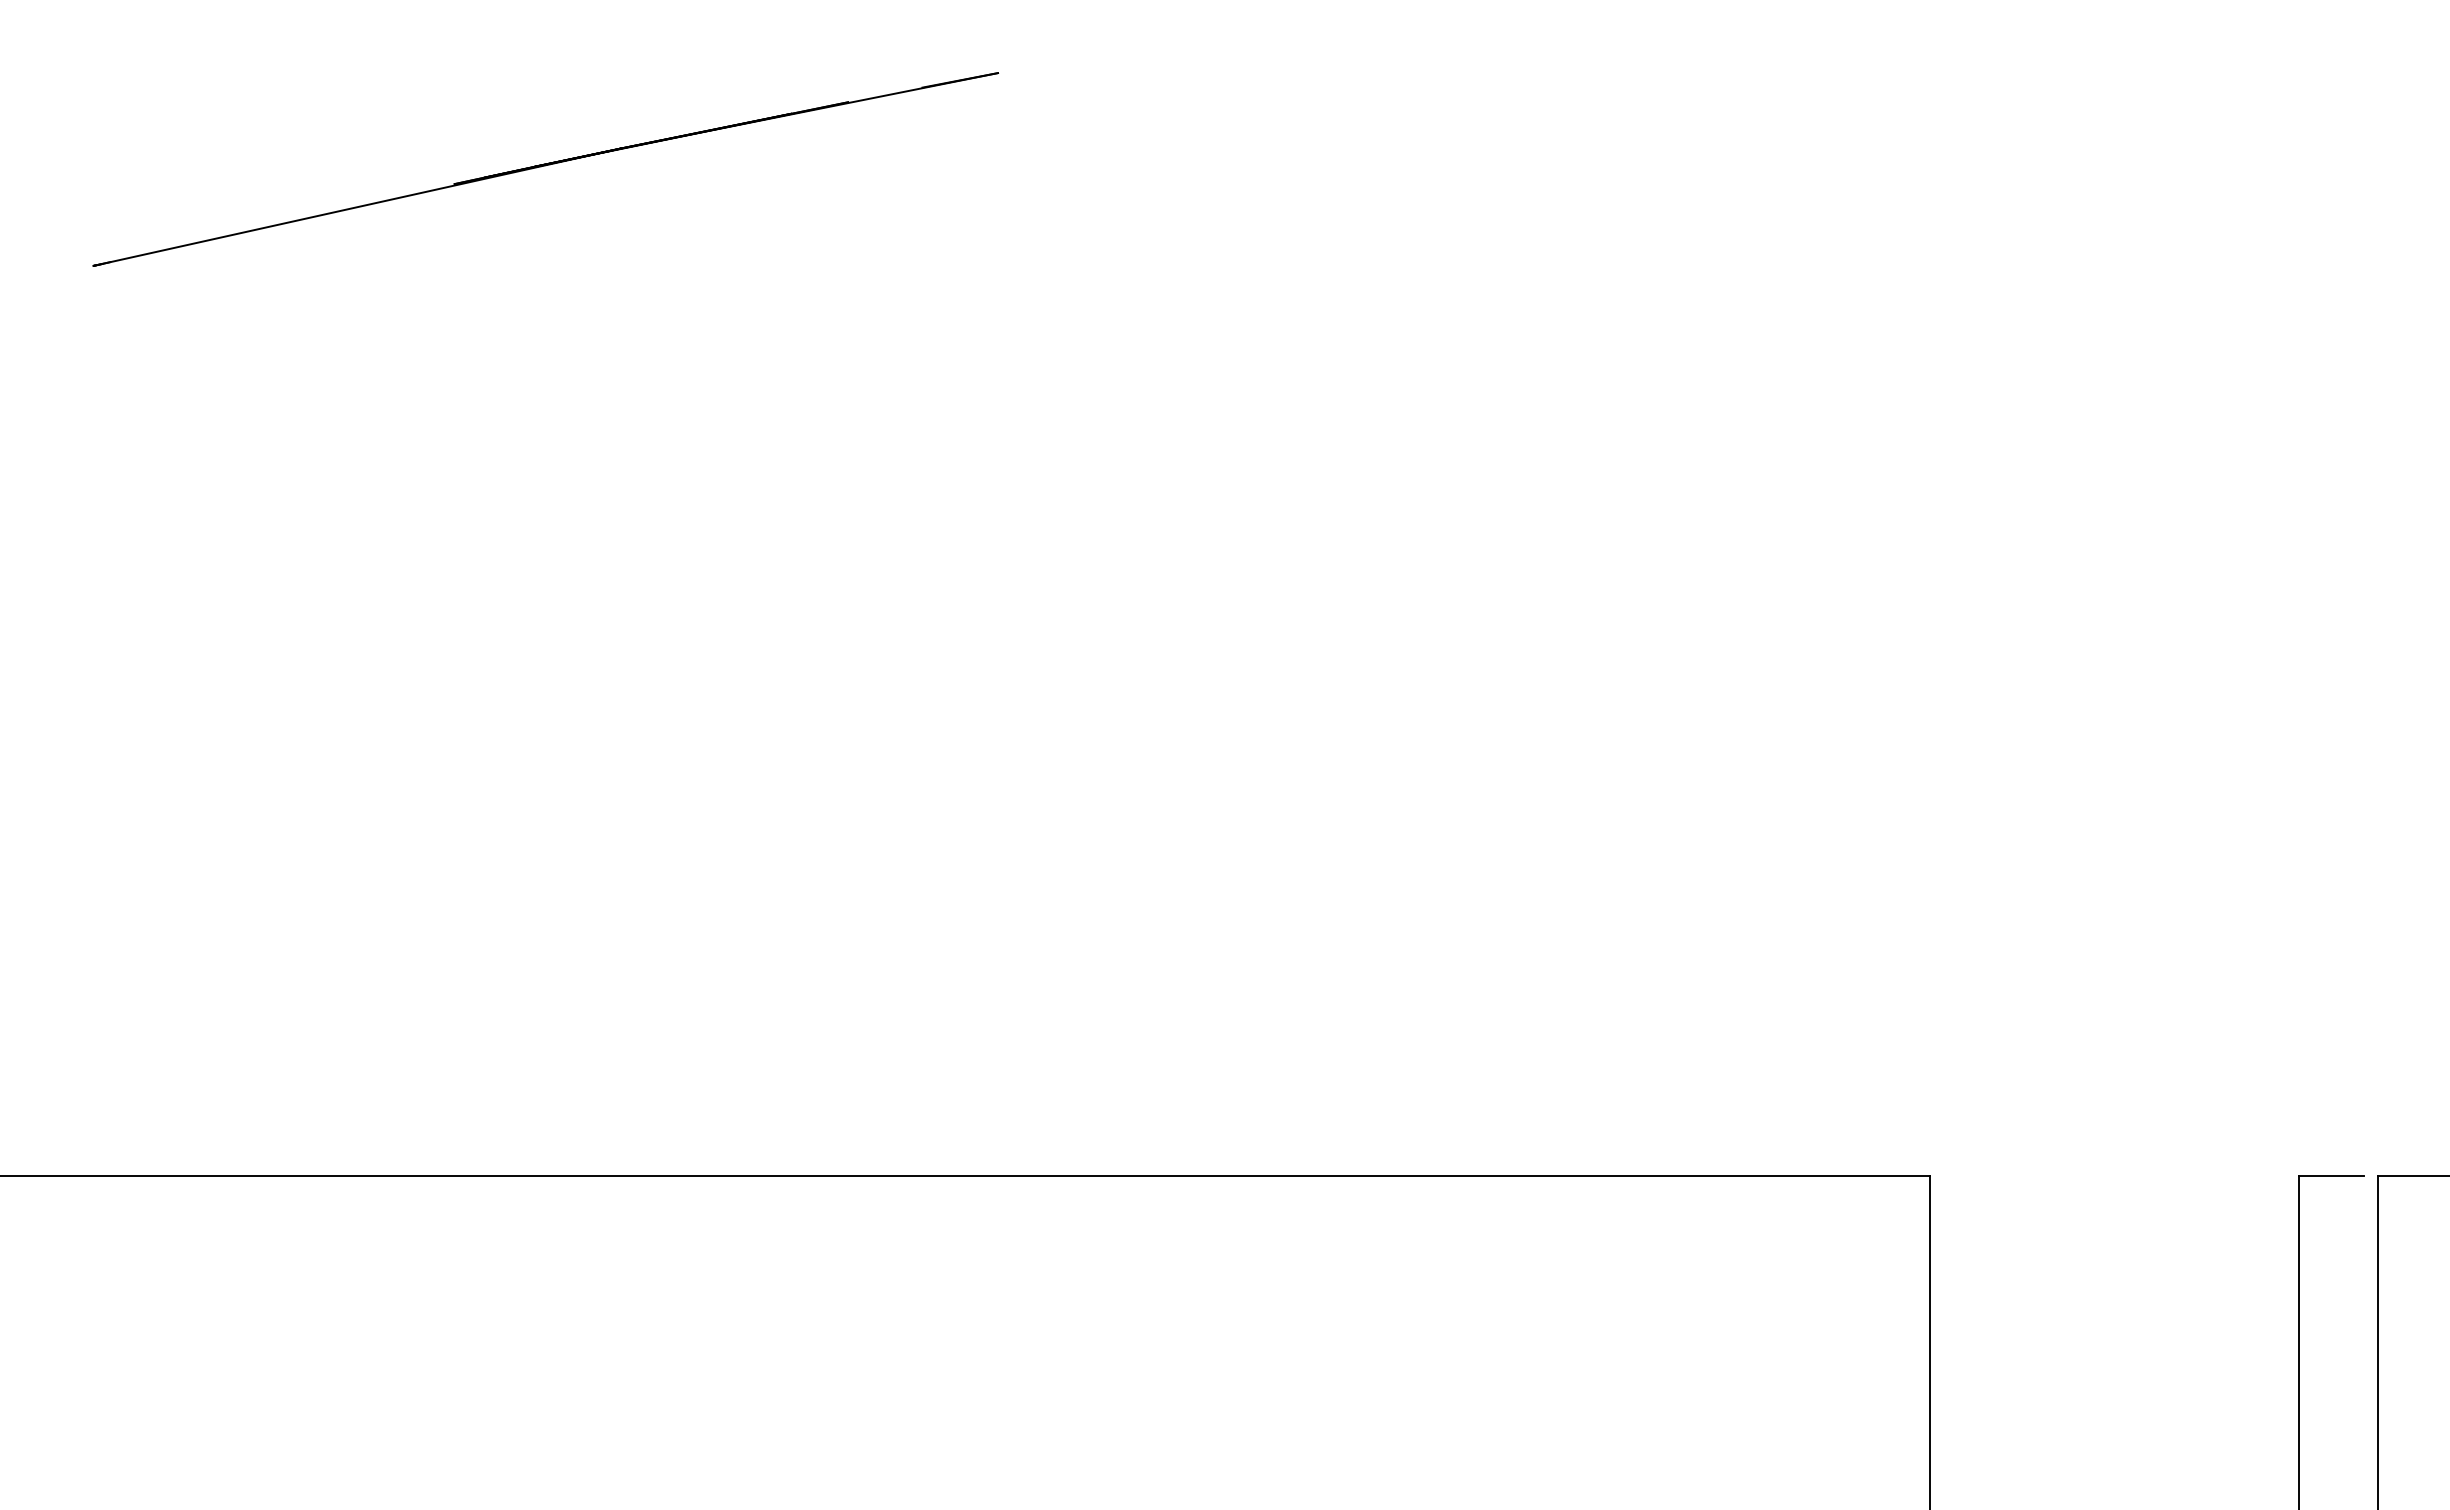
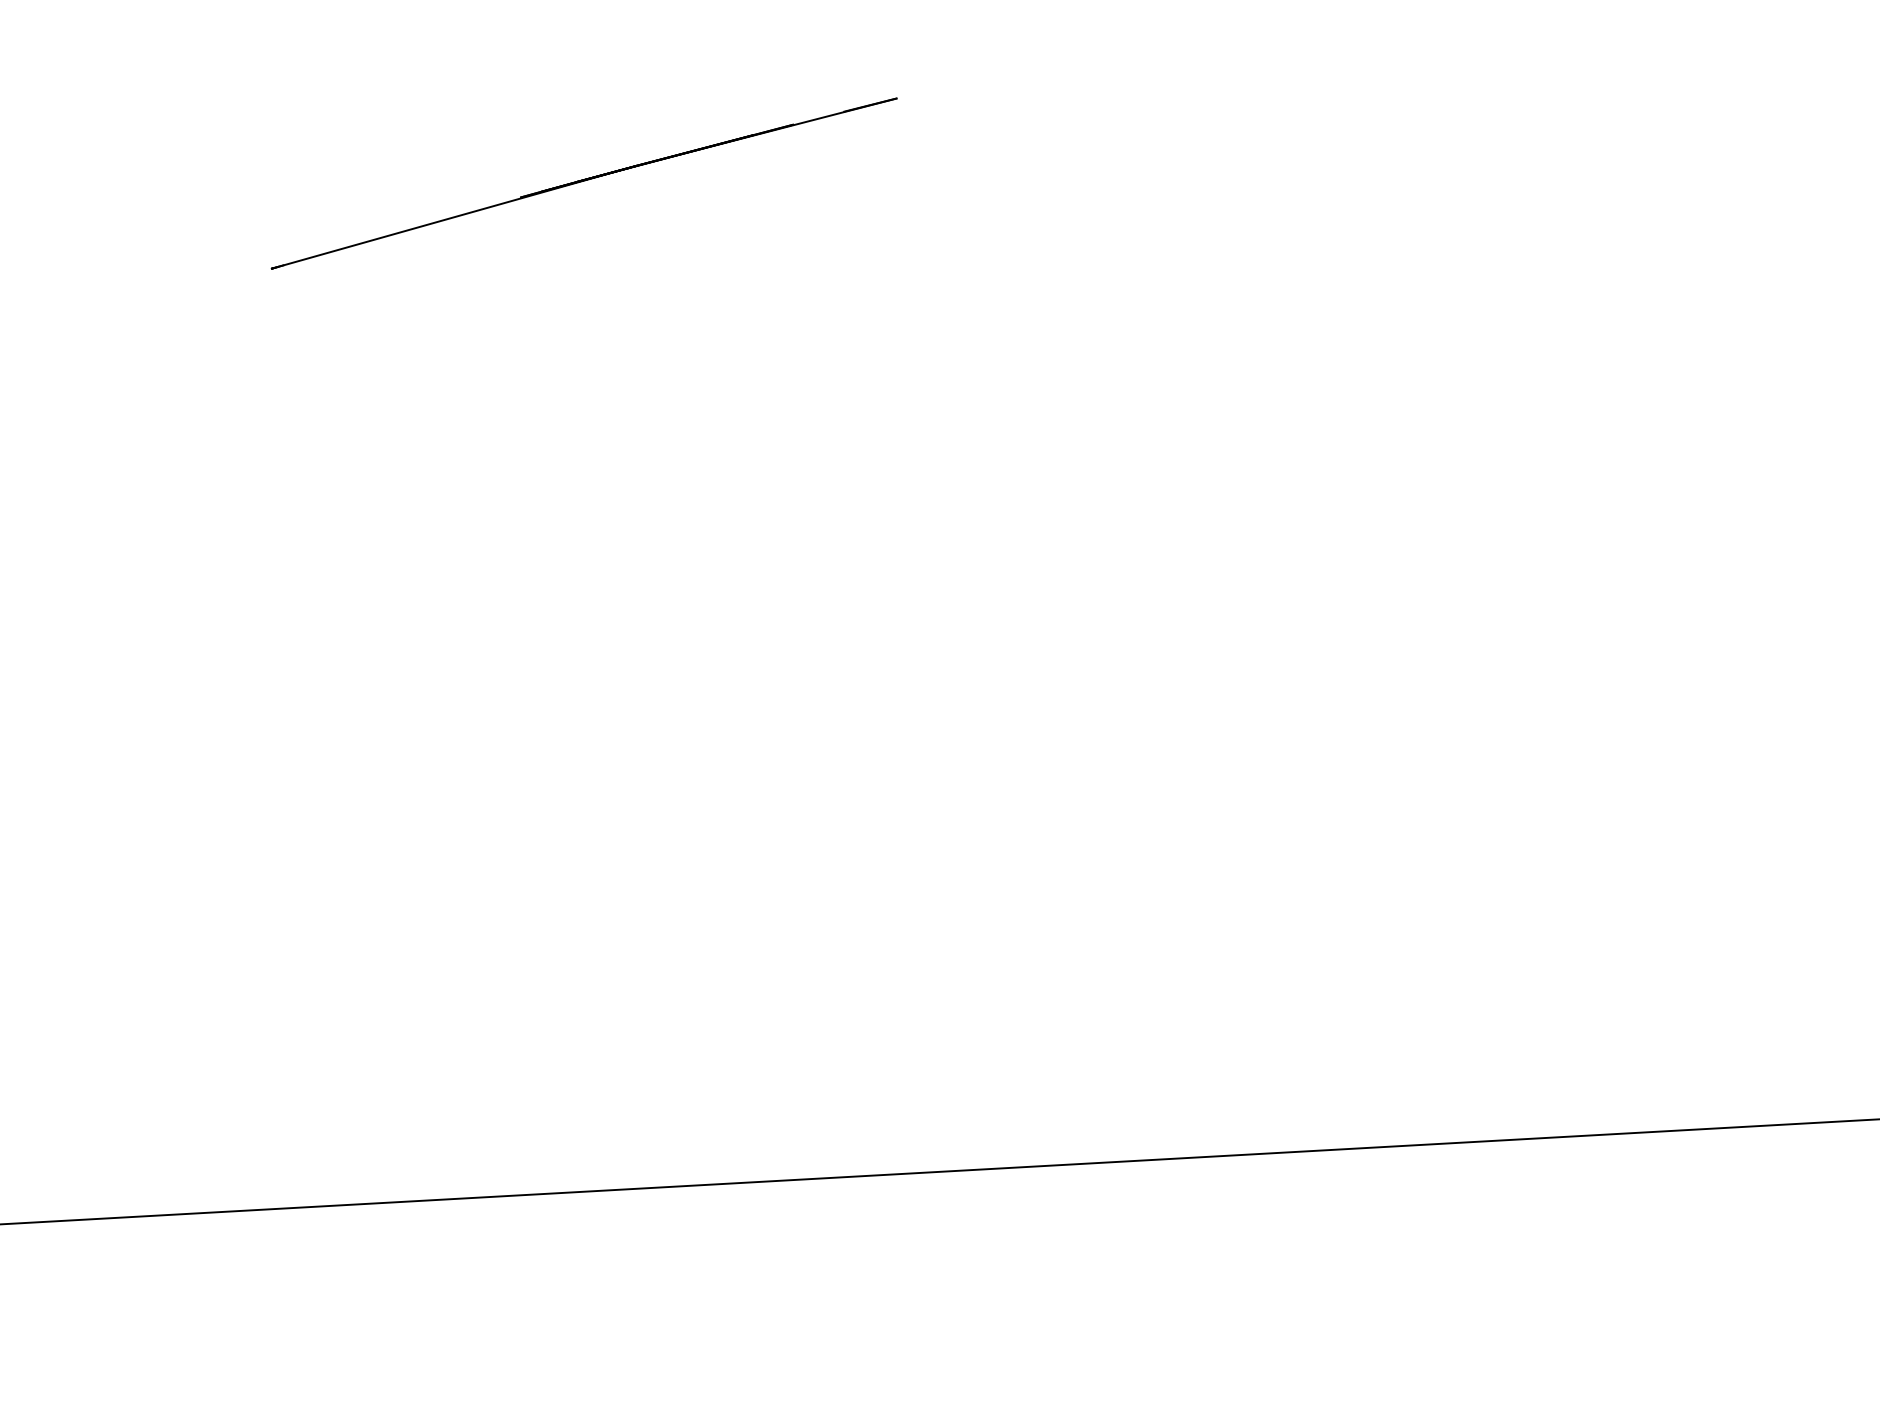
part: (545, 169) -> (583, 183), size x0.7

